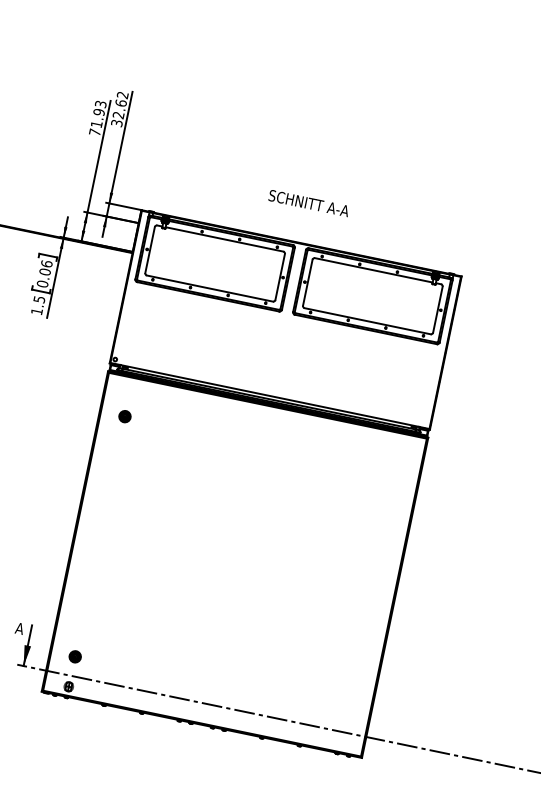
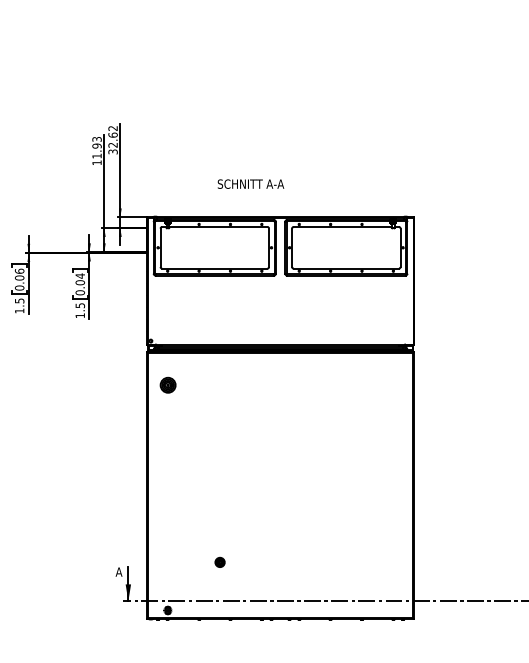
text: (94, 131) -> (96, 162), 71.93 -> 11.93
text: (308, 202) -> (250, 183), moved
text: (45, 263) -> (79, 275), 0.06 -> 0.04
part: (124, 415) -> (167, 384), size x1.6
part: (74, 655) -> (219, 561), moved

